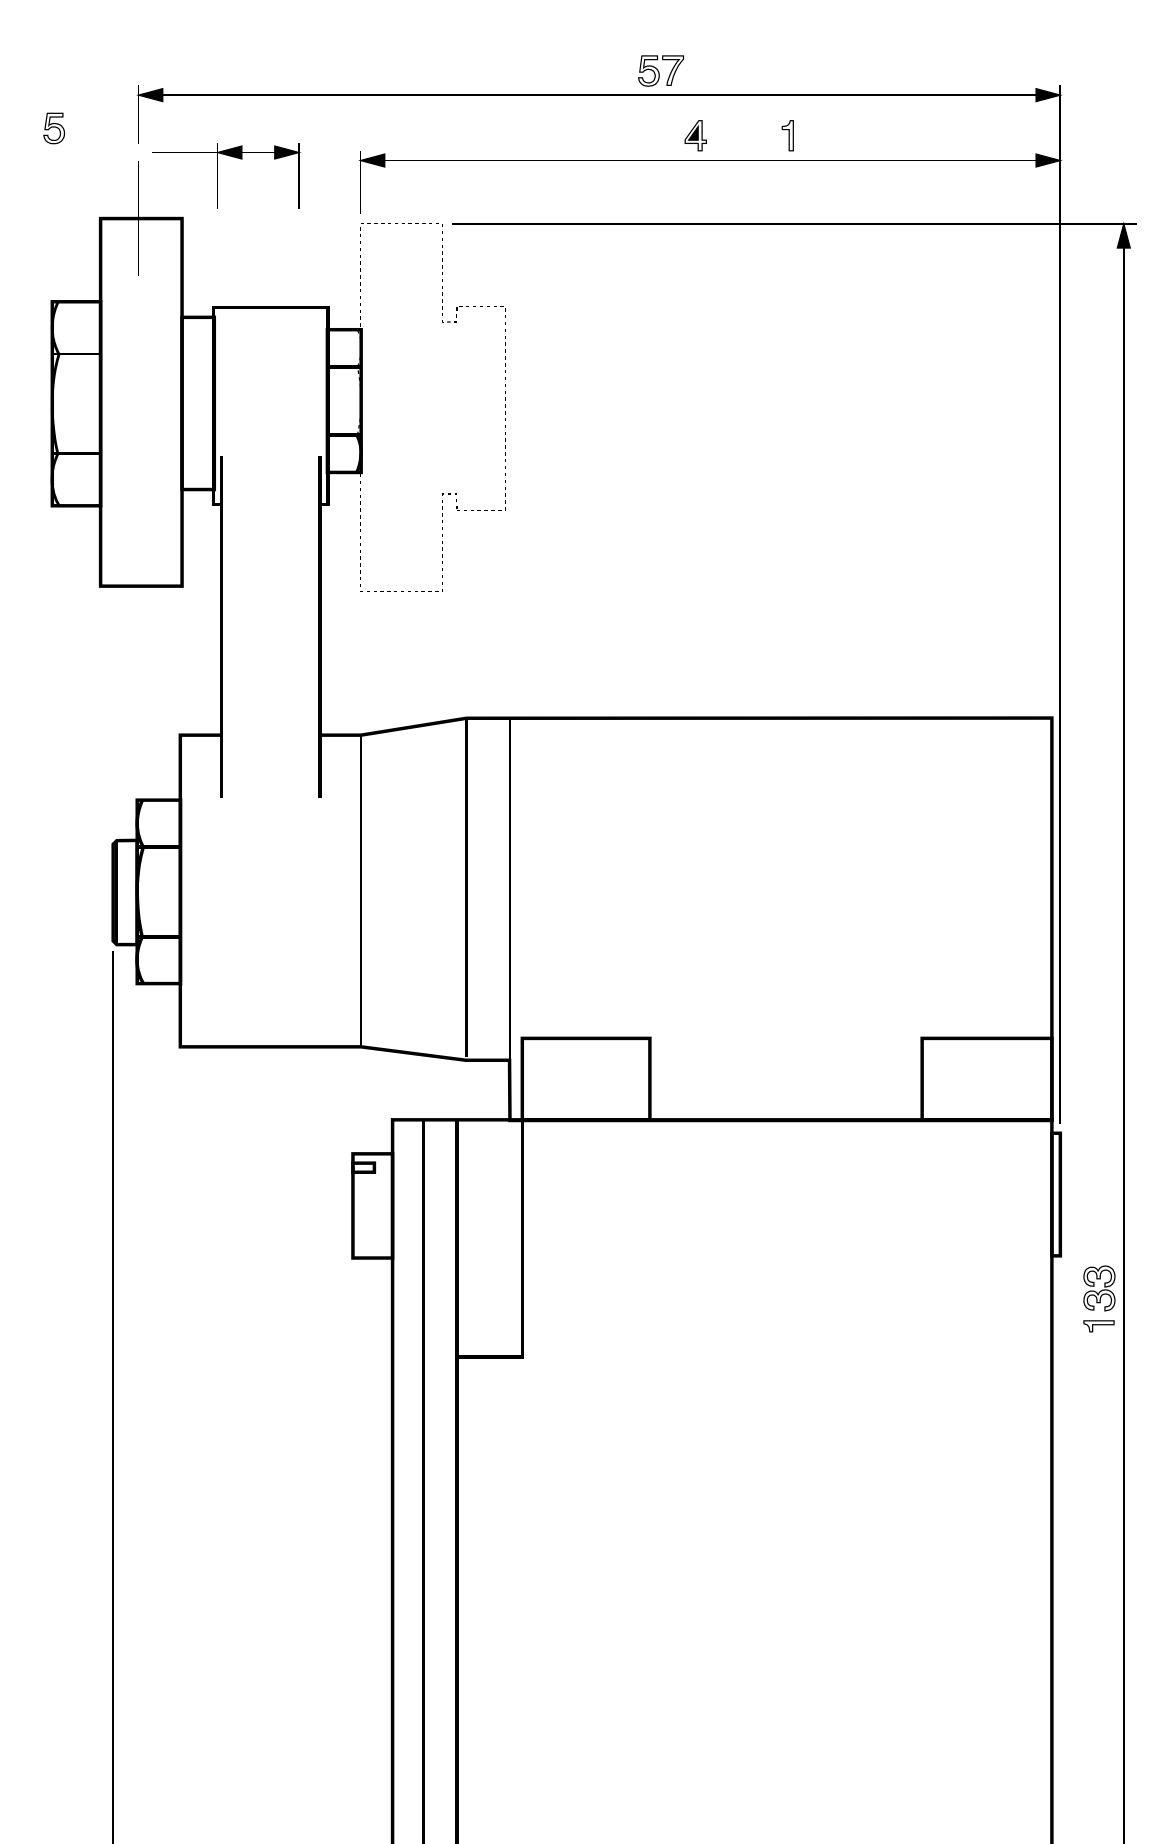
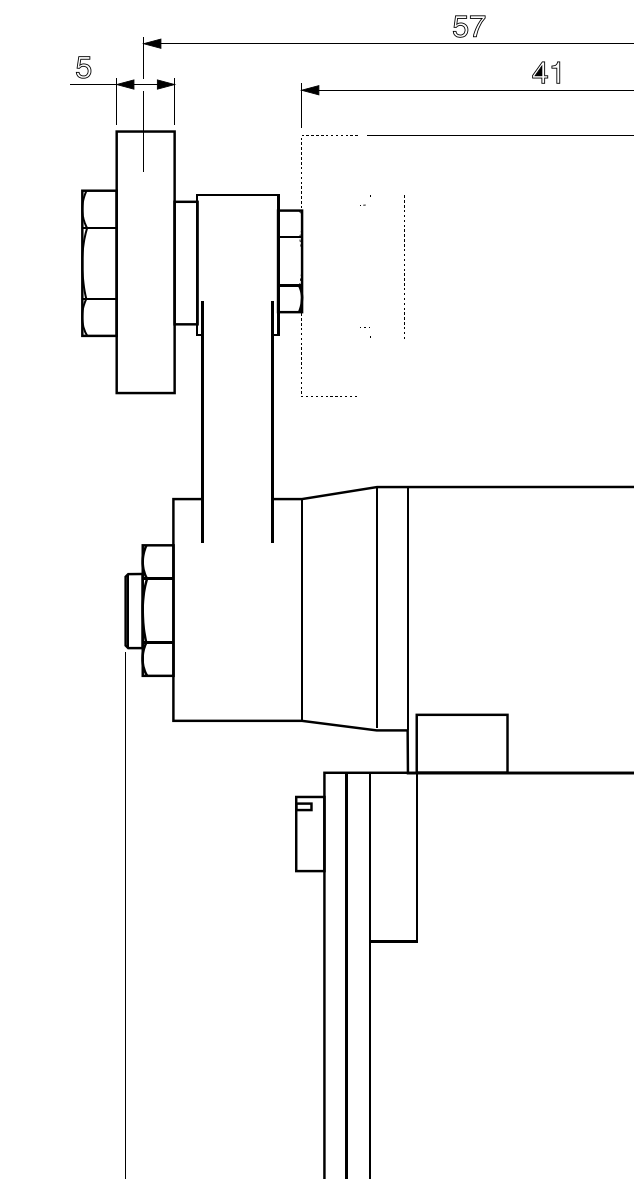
part: (660, 70) -> (468, 26), moved
part: (787, 135) -> (555, 72), moved
part: (217, 175) -> (116, 100), moved

